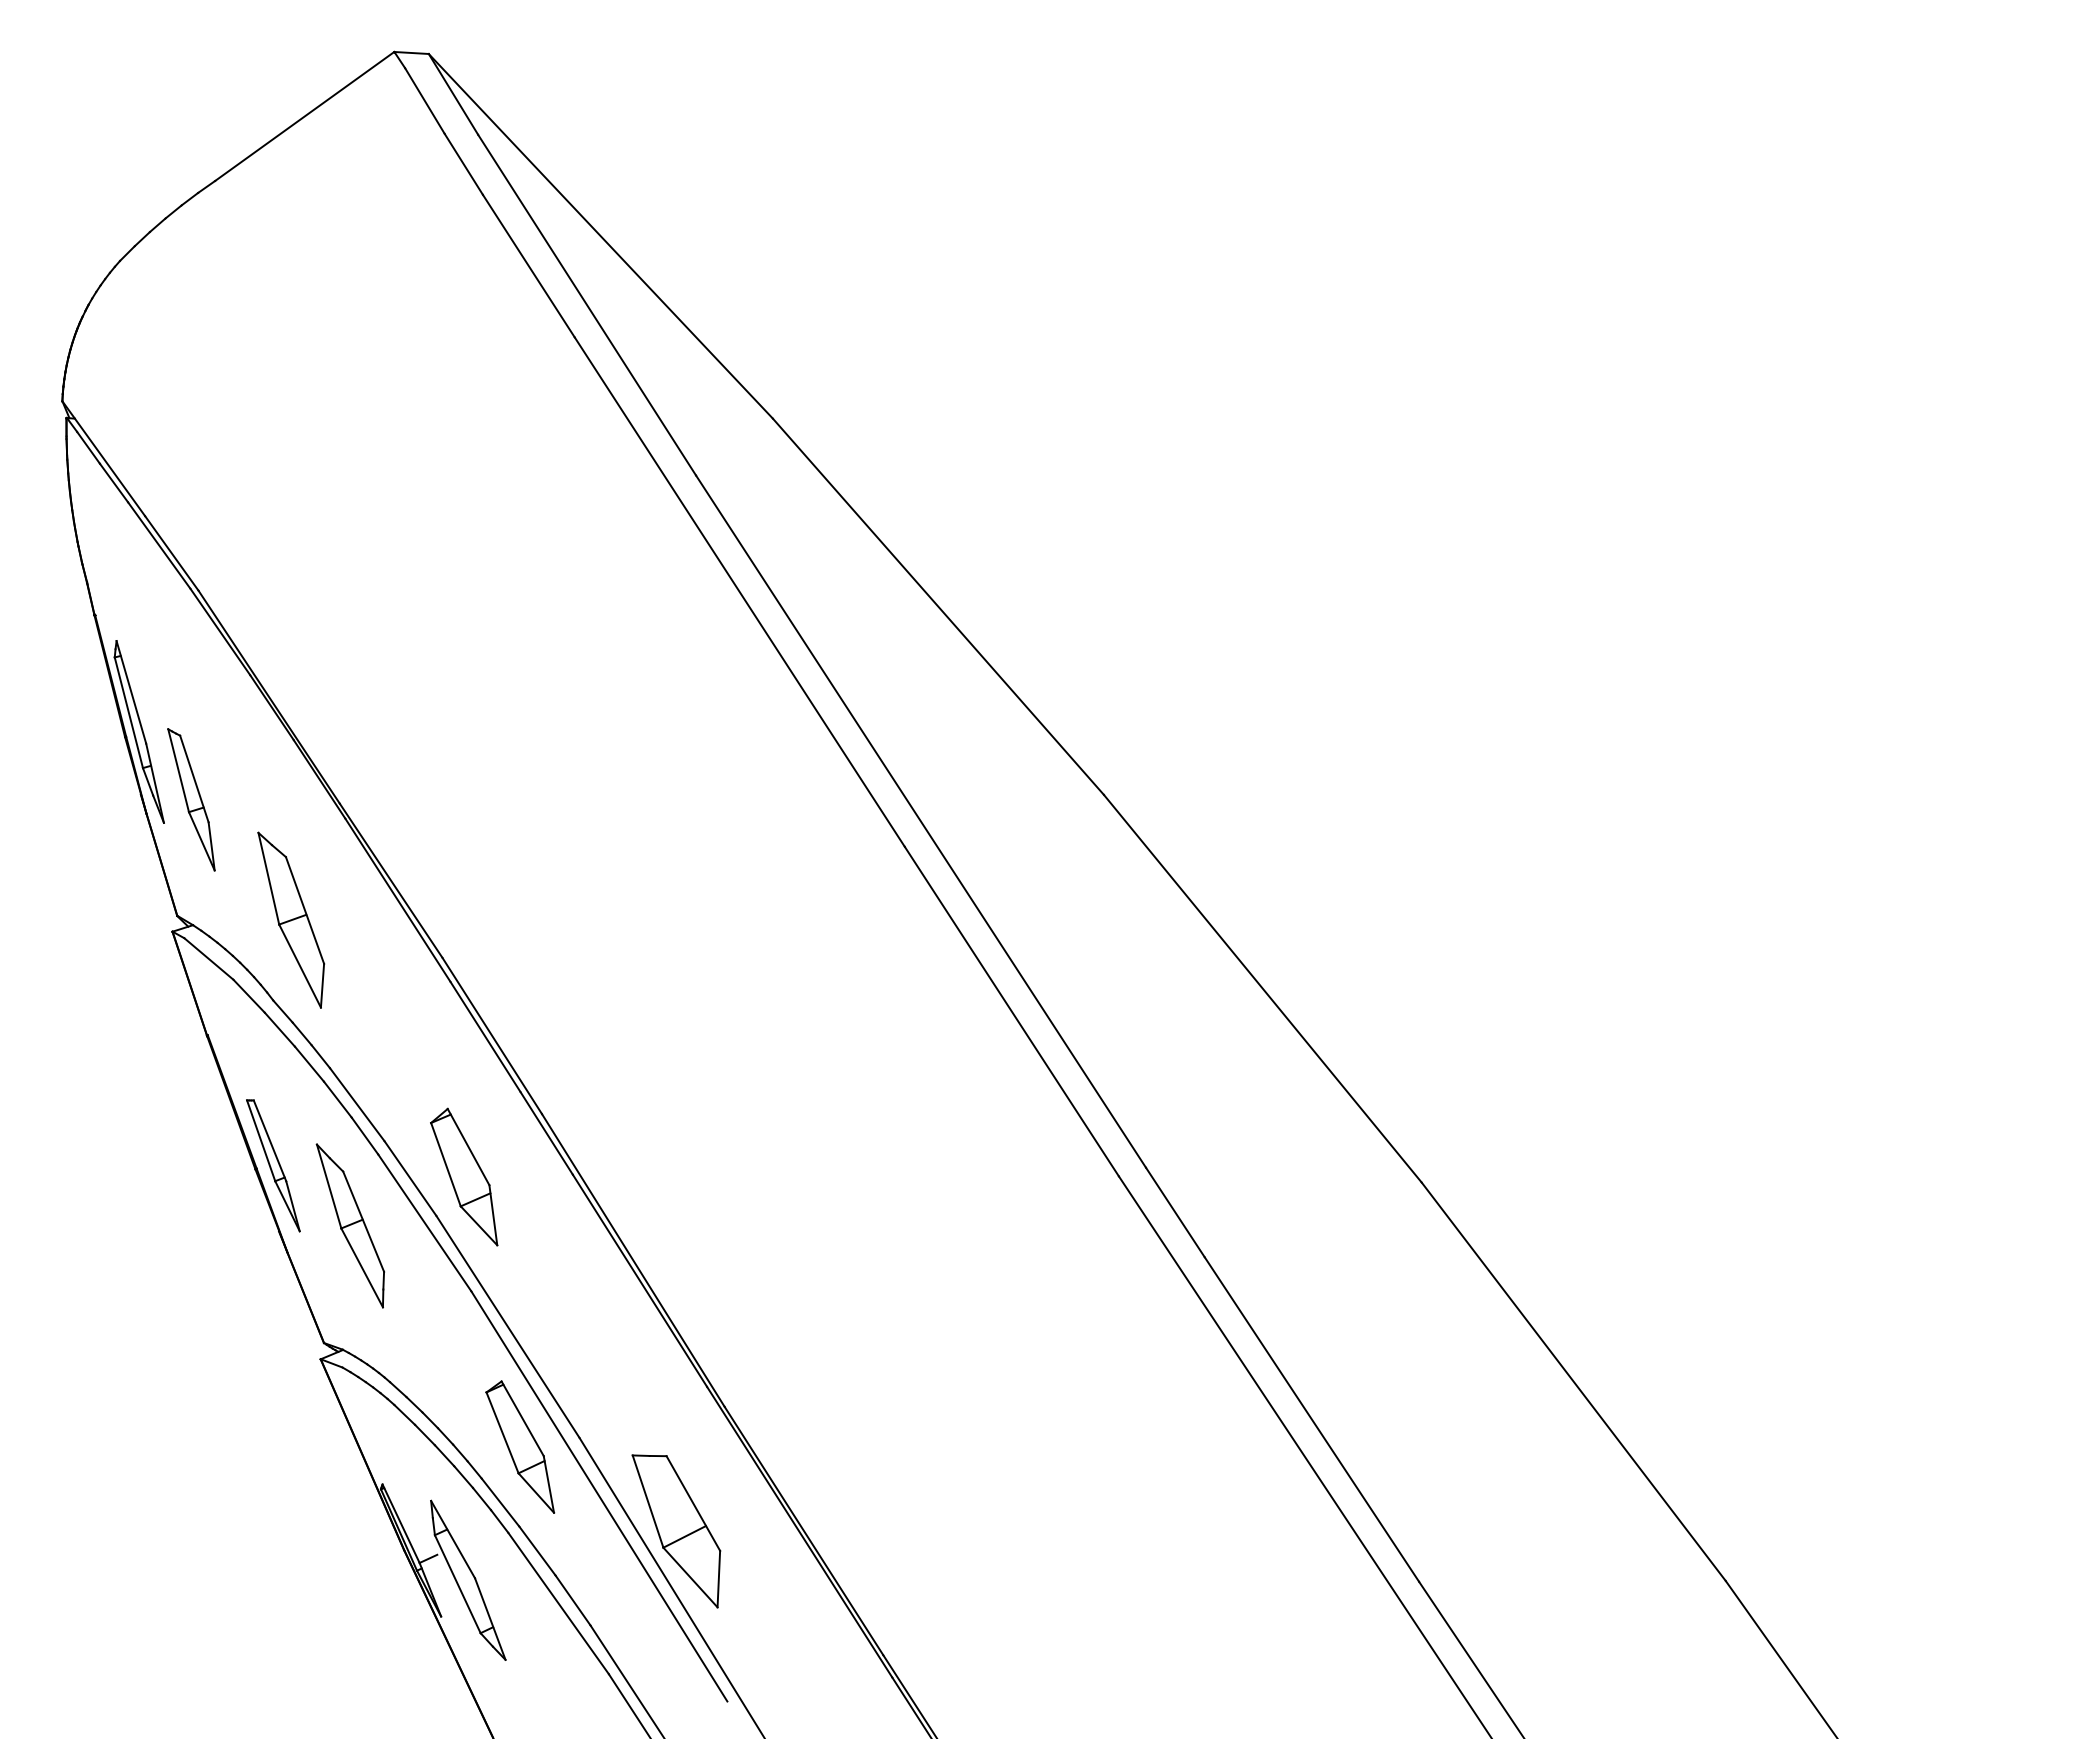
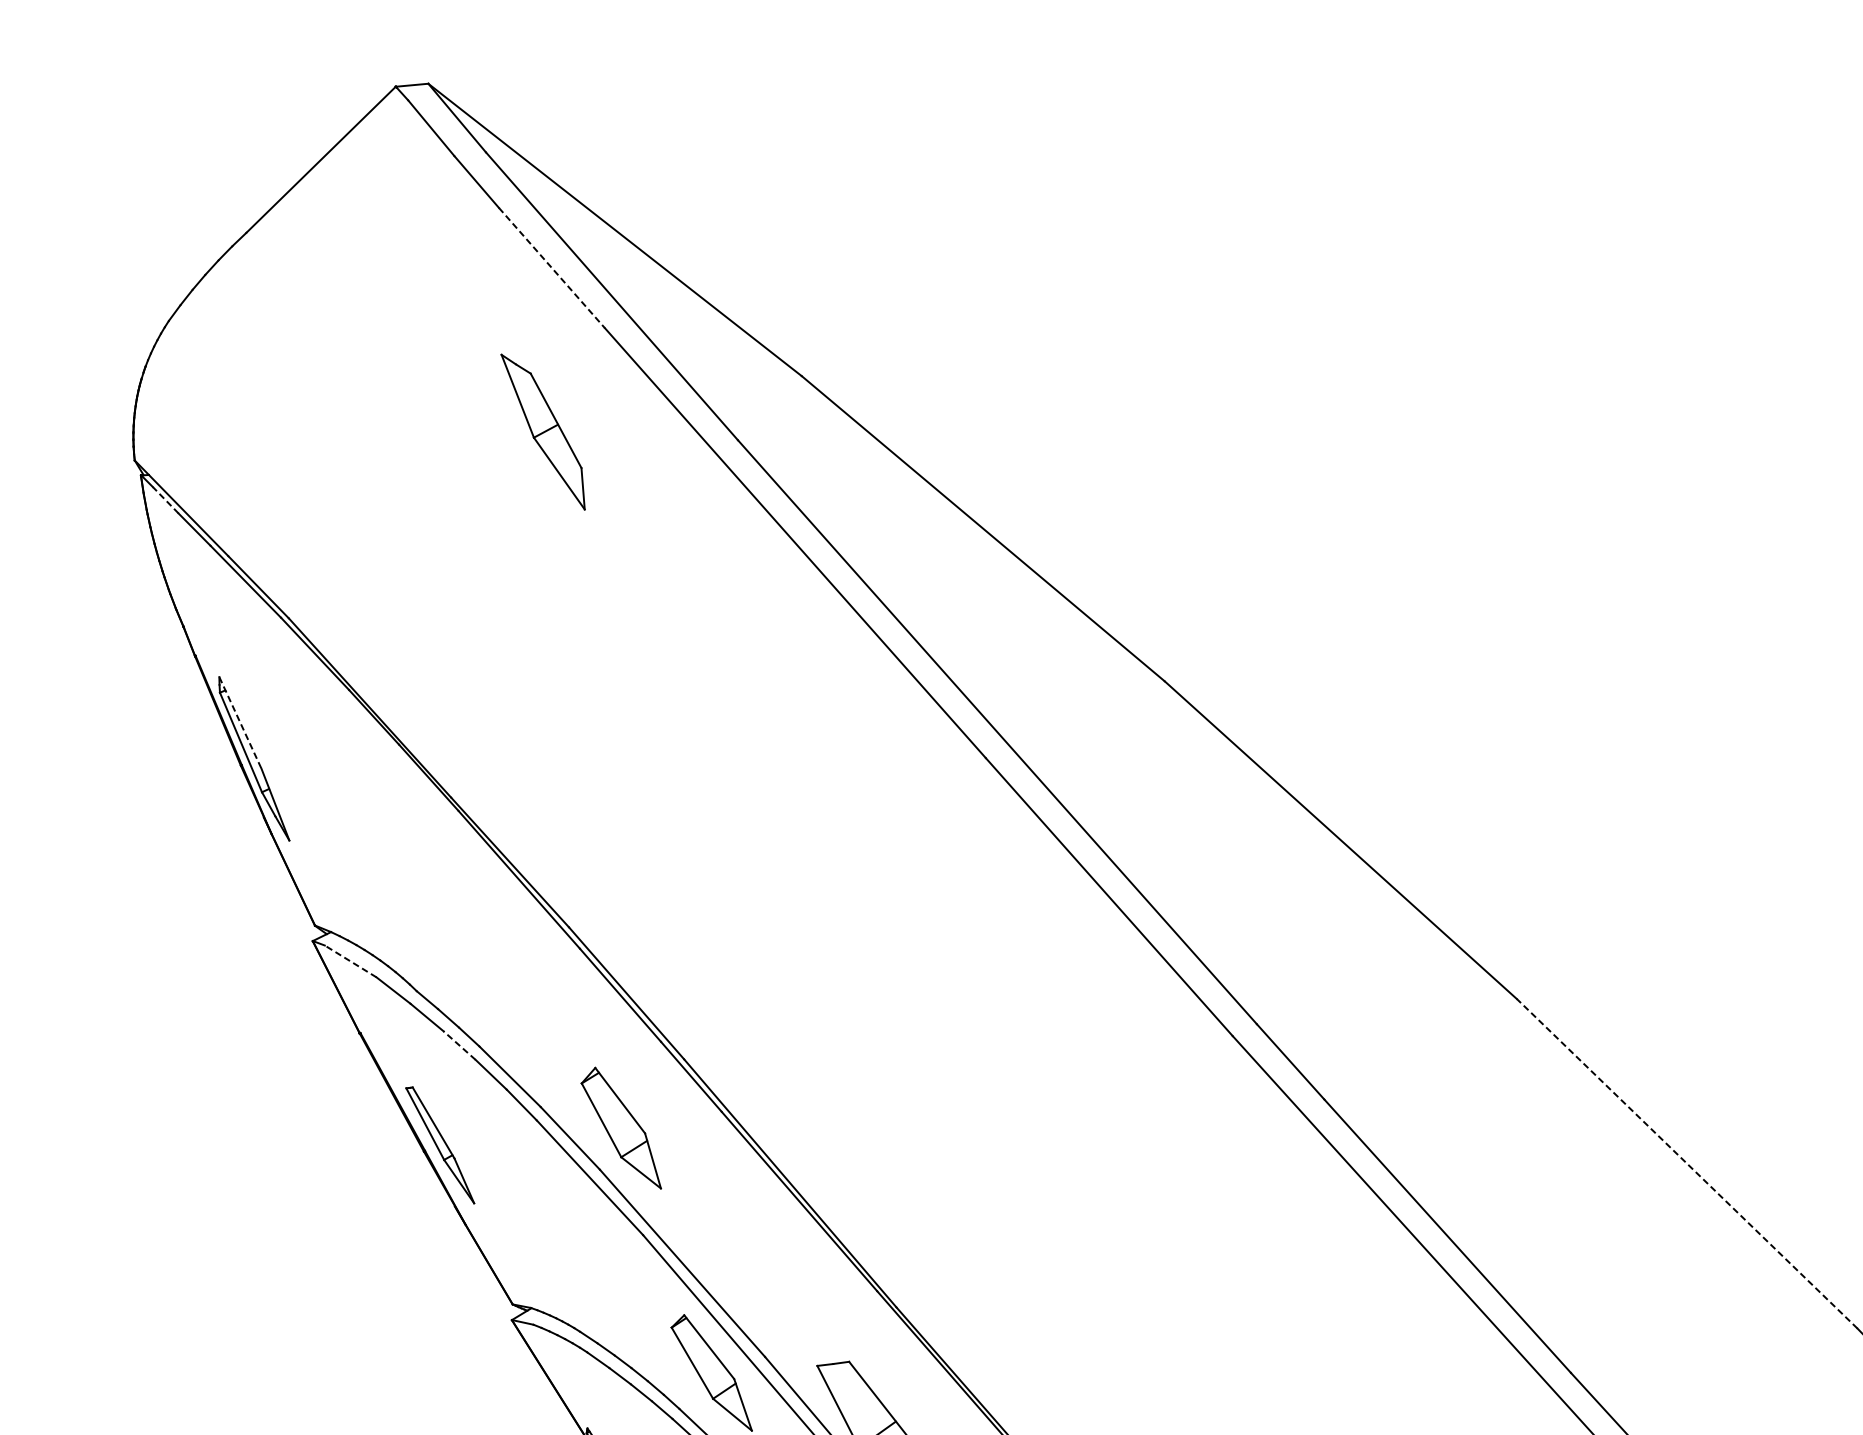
line: (528, 266) -> (551, 268), solid -> dashed
line: (88, 447) -> (165, 500), solid -> dashed
line: (131, 692) -> (240, 723), solid -> dashed
part: (191, 799) -> (311, 814), removed
part: (291, 919) -> (544, 431), moved
line: (208, 958) -> (350, 961), solid -> dashed
line: (309, 1064) -> (459, 1045), solid -> dashed
part: (349, 1225) -> (519, 1190), removed
line: (1573, 1381) -> (1686, 1163), solid -> dashed

